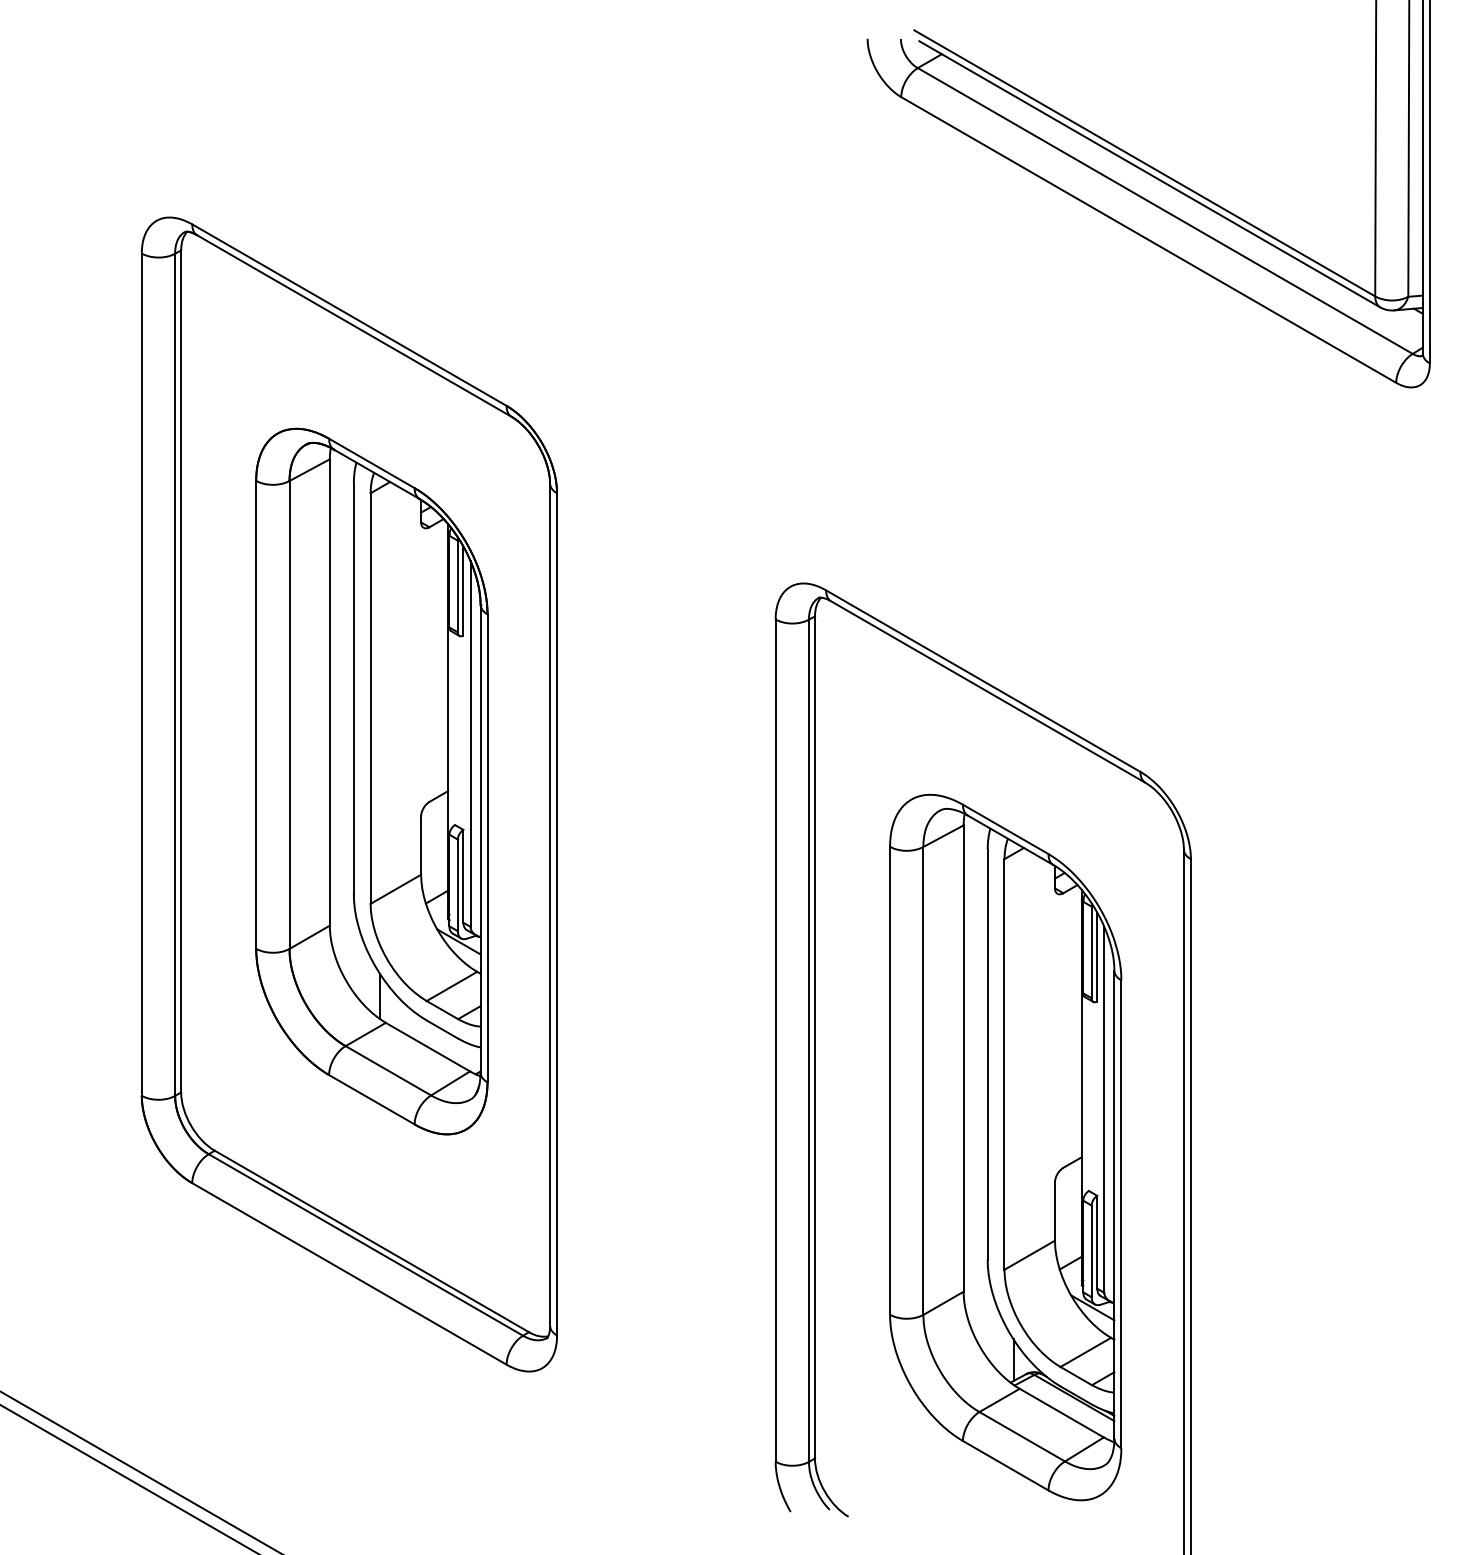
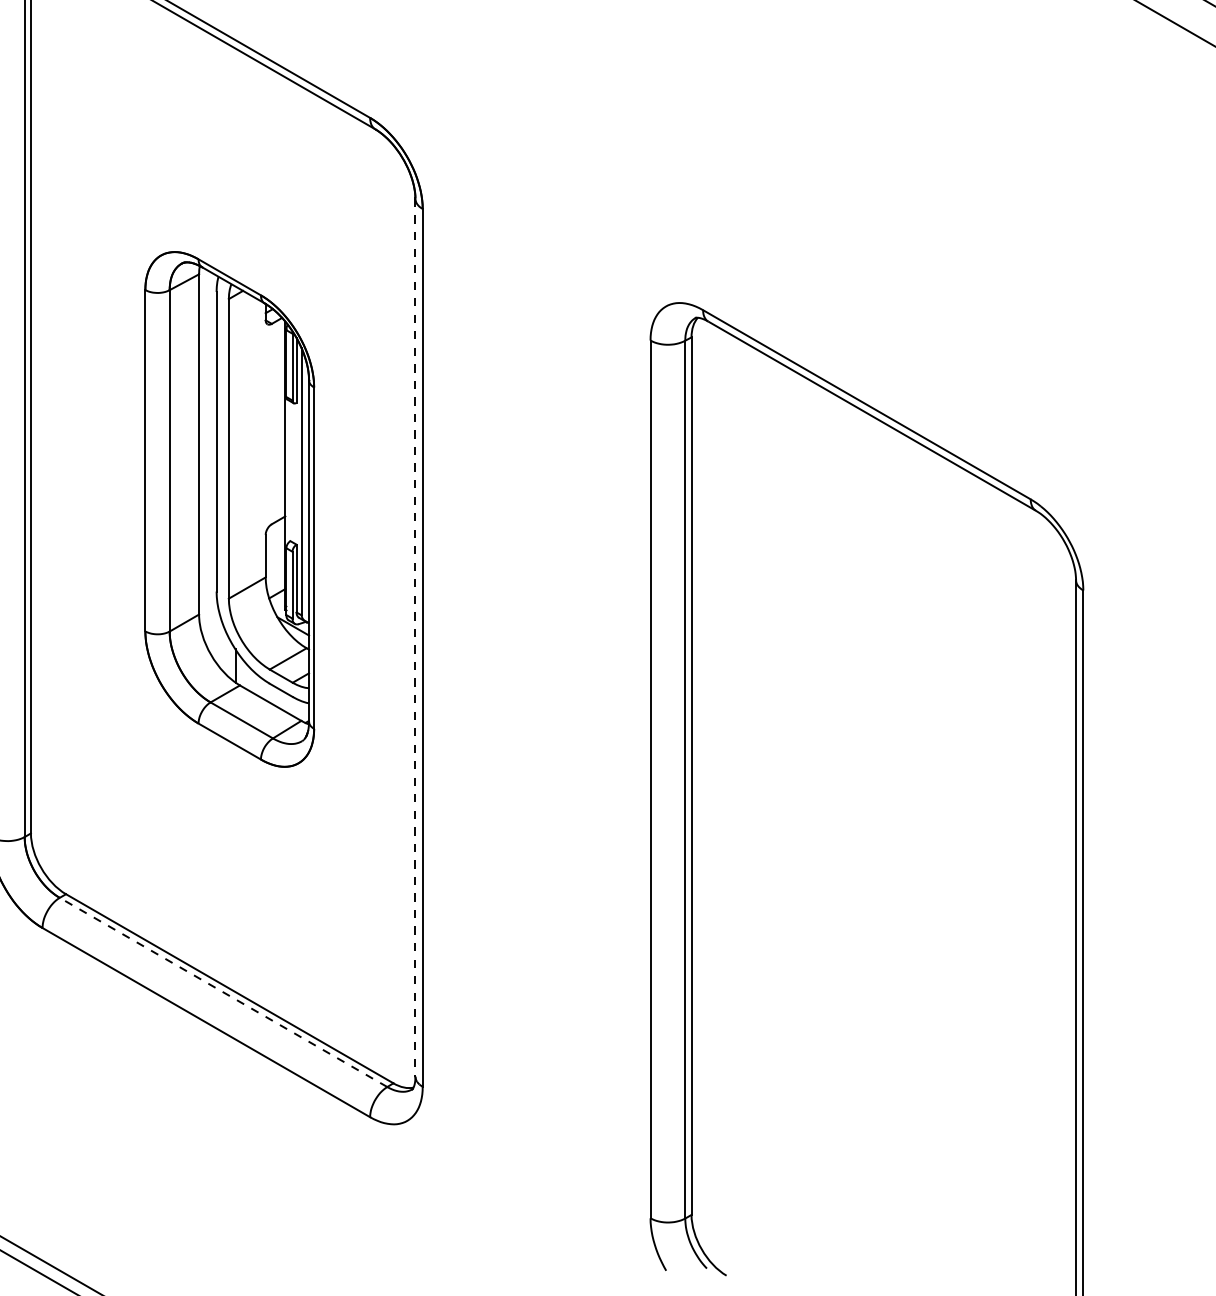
part: (371, 781) -> (229, 509), size x0.7
line: (550, 905) -> (415, 638), solid -> dashed
part: (1005, 1147) -> (890, 890), removed
line: (365, 1244) -> (223, 991), solid -> dashed

